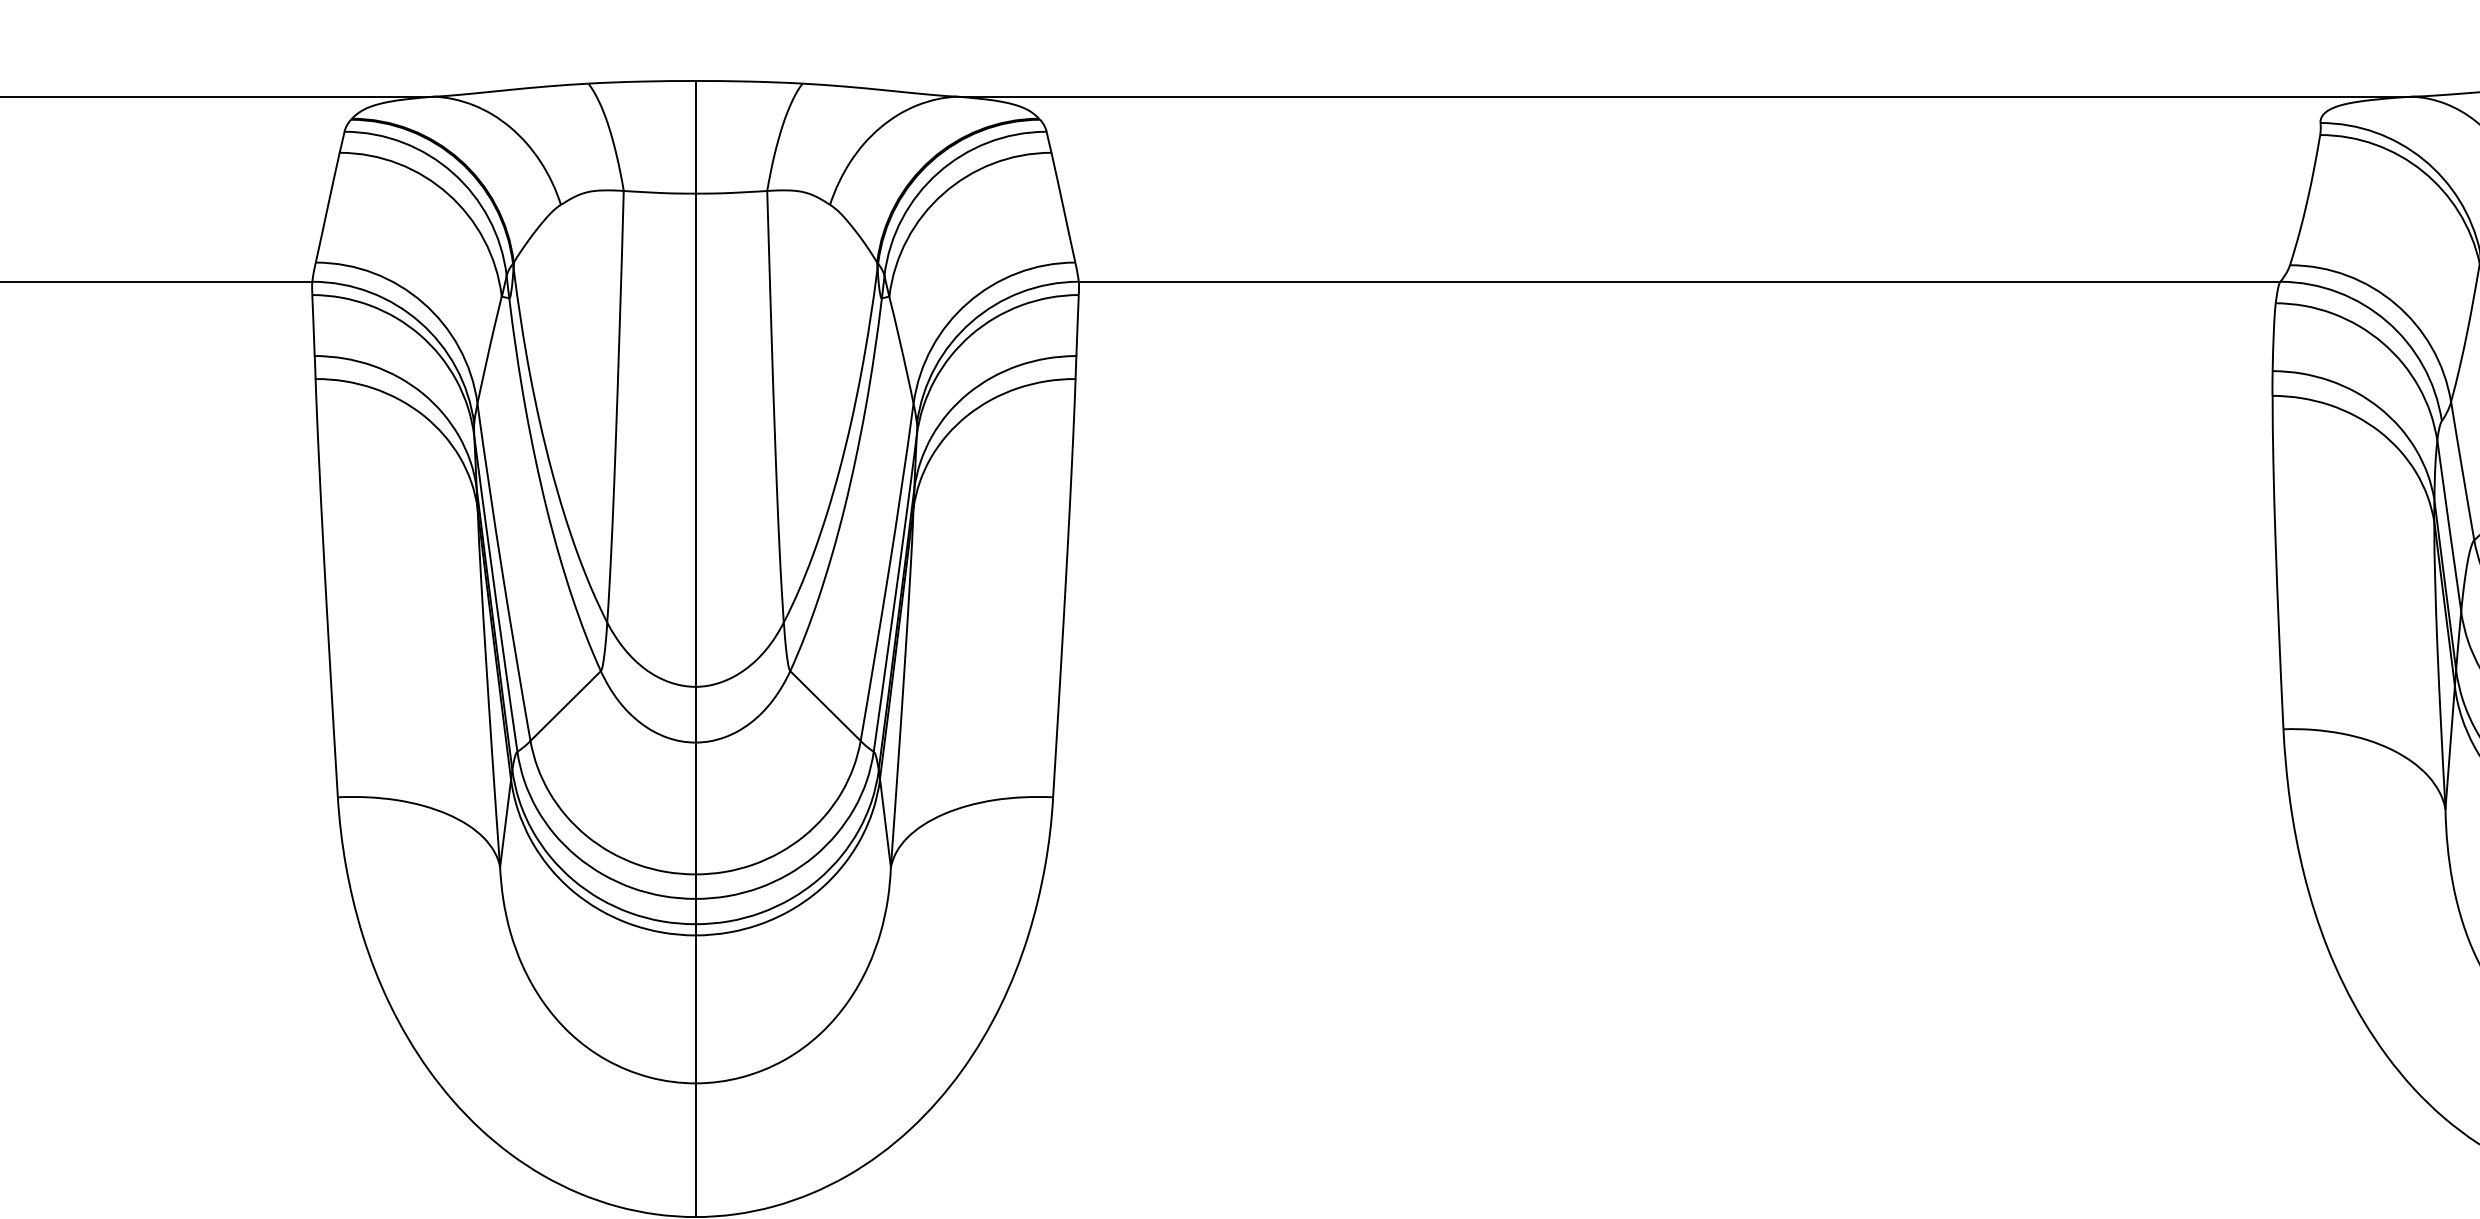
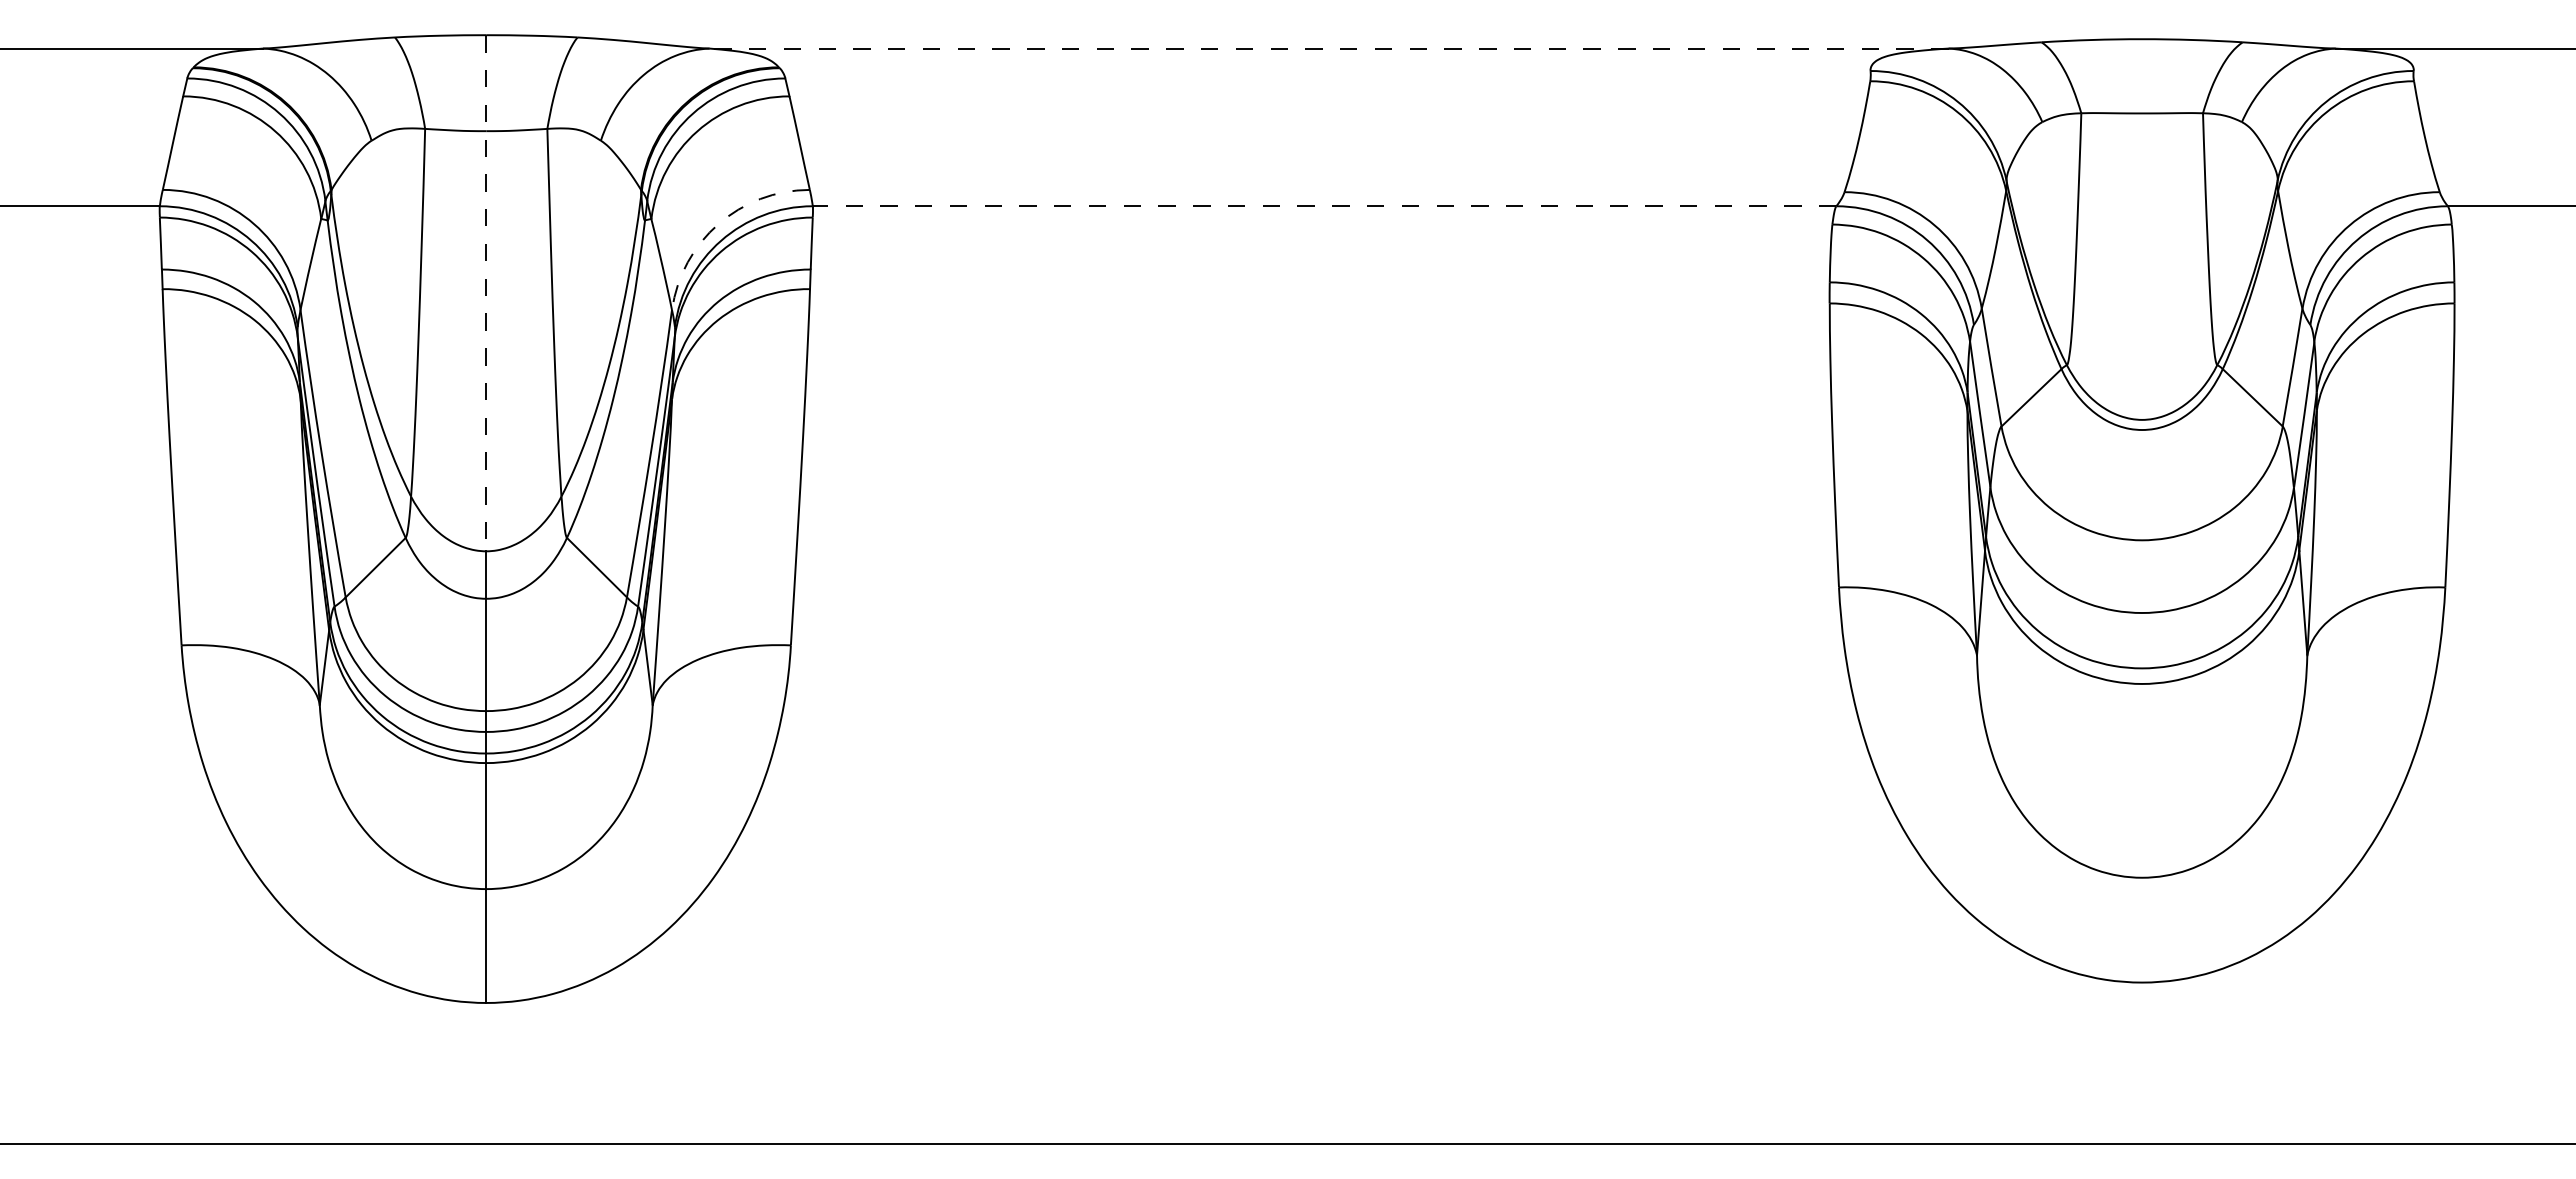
line: (1684, 96) -> (1328, 48), solid -> dashed
line: (1679, 282) -> (1324, 206), solid -> dashed
arc: (968, 303) -> (718, 224), solid -> dashed
line: (695, 384) -> (486, 293), solid -> dashed

